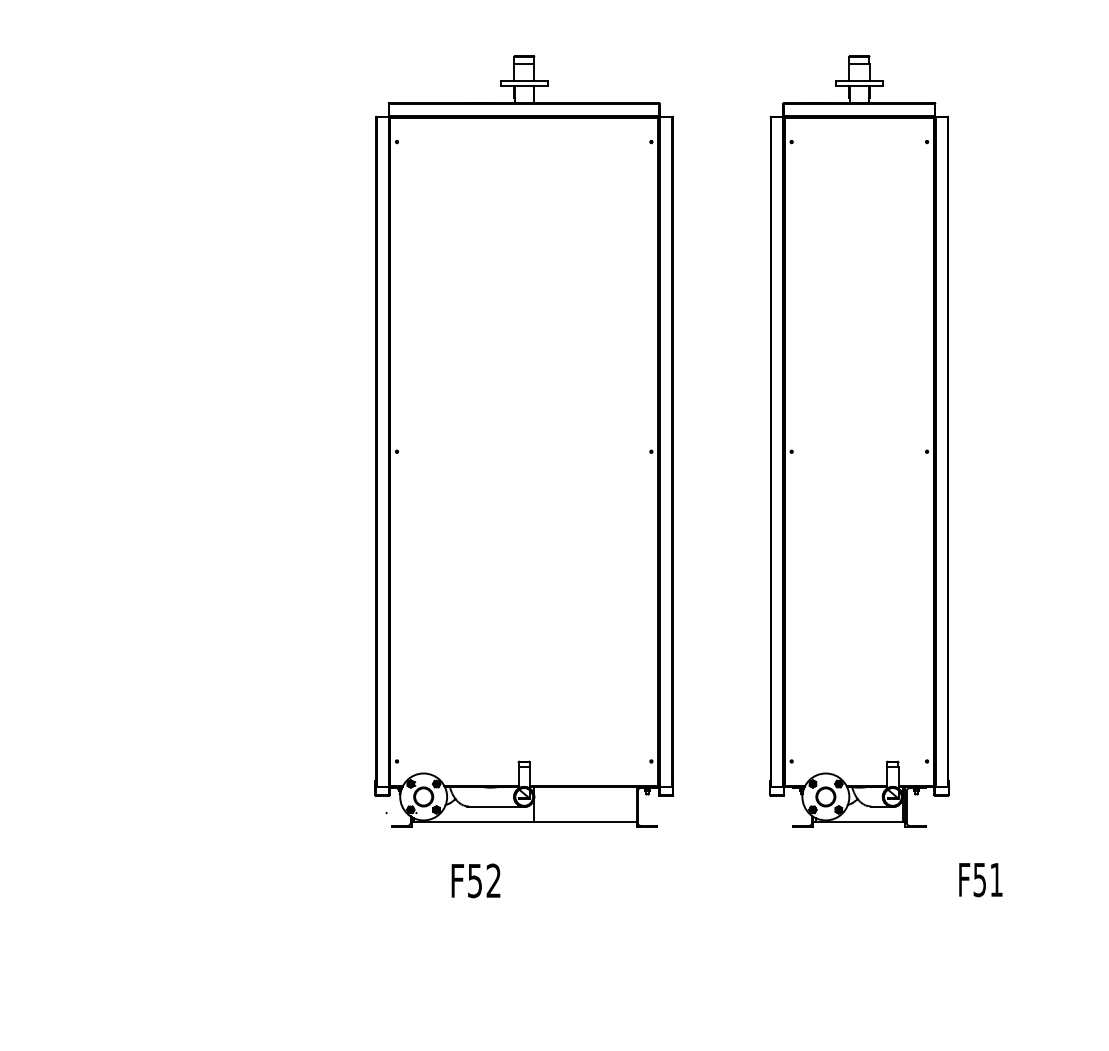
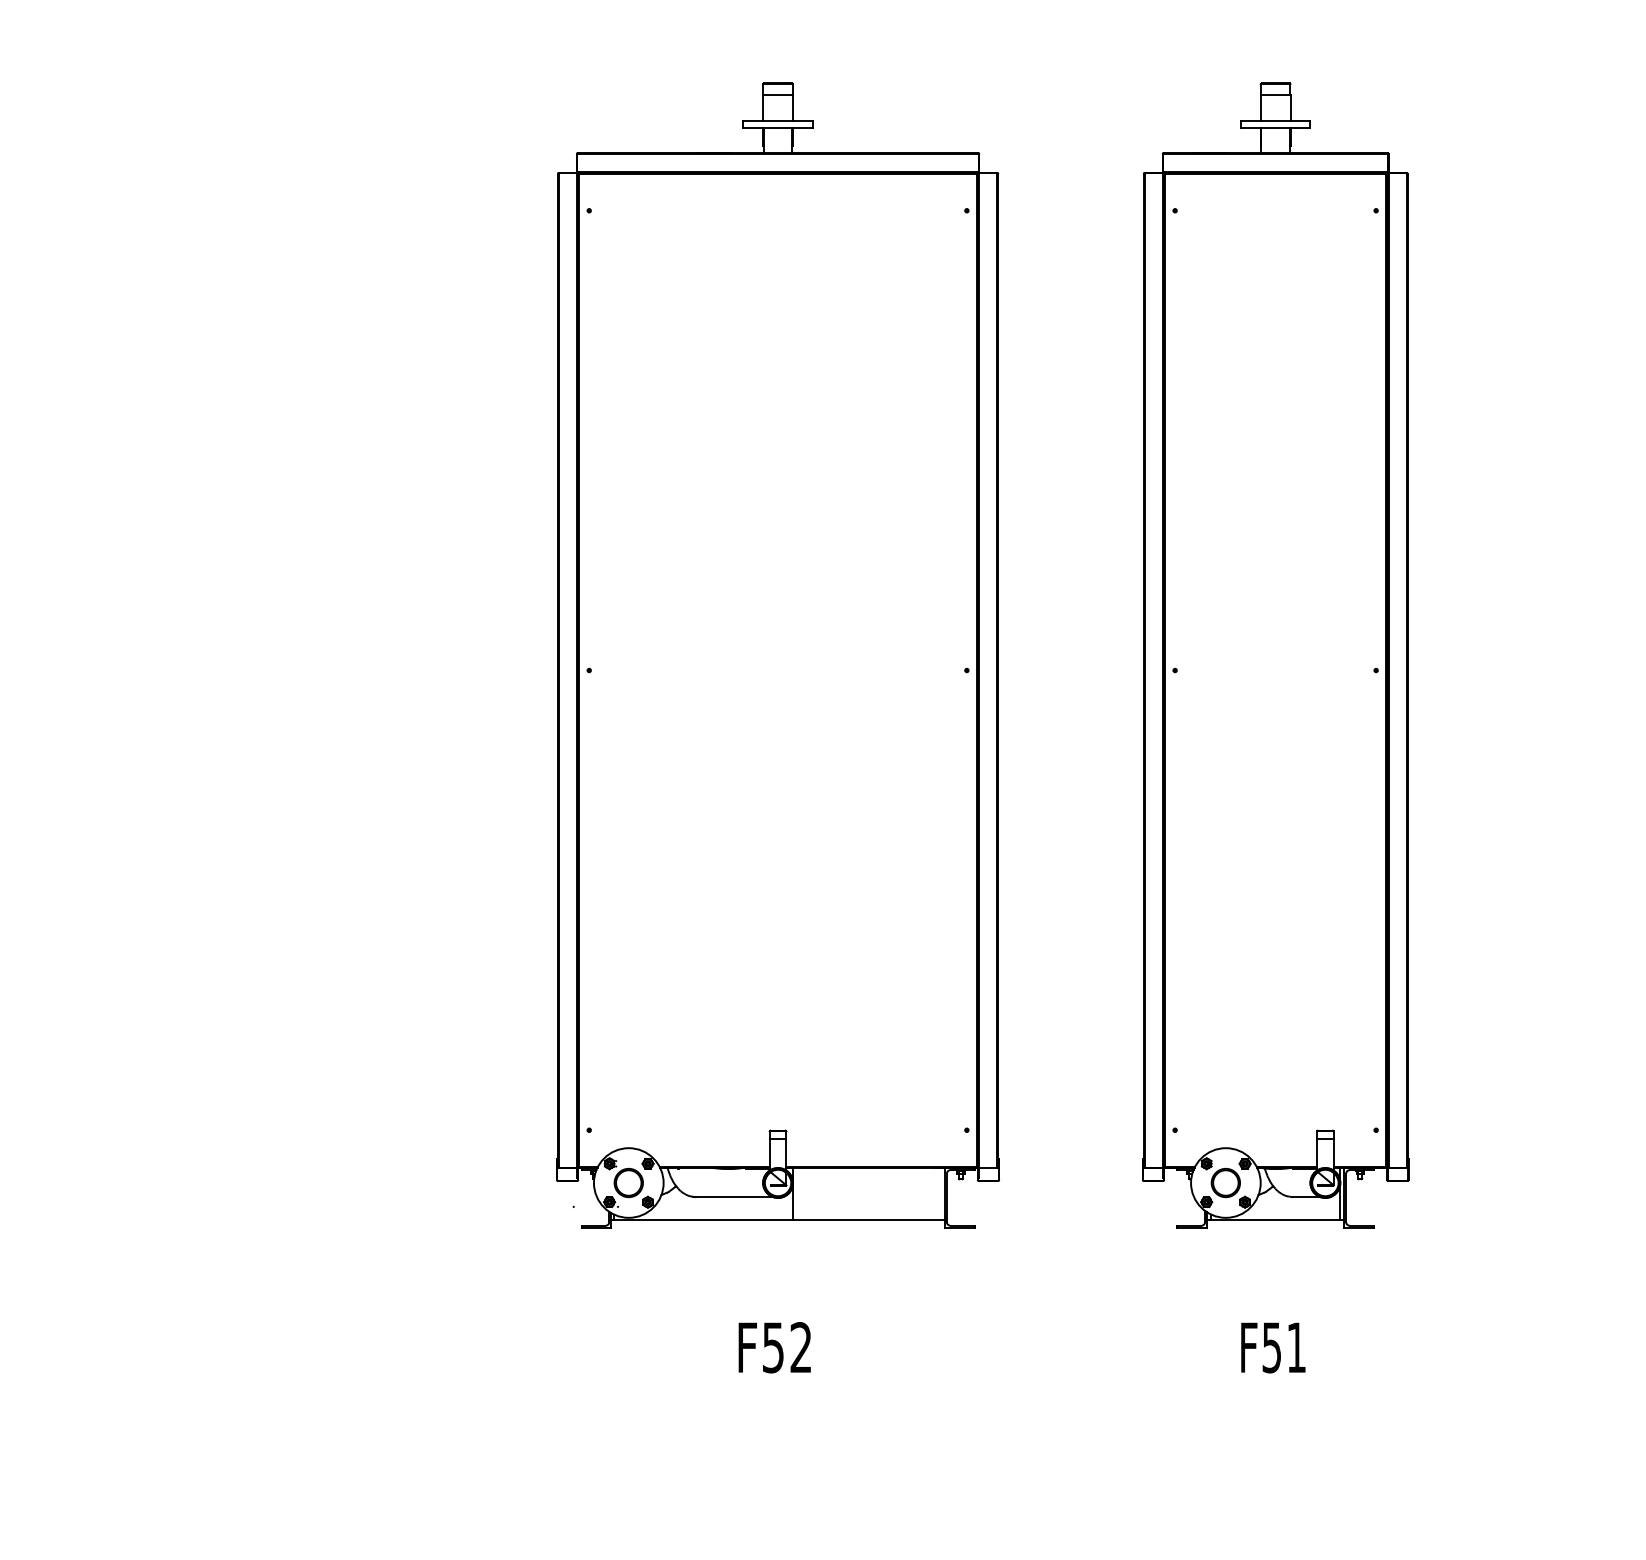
text: (475, 880) -> (774, 1347), moved
text: (980, 880) -> (1272, 1348), moved

